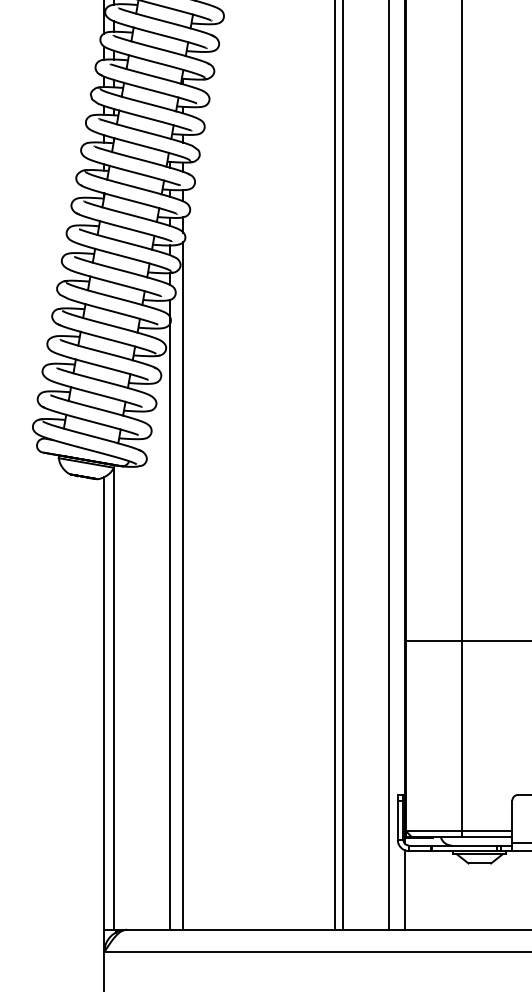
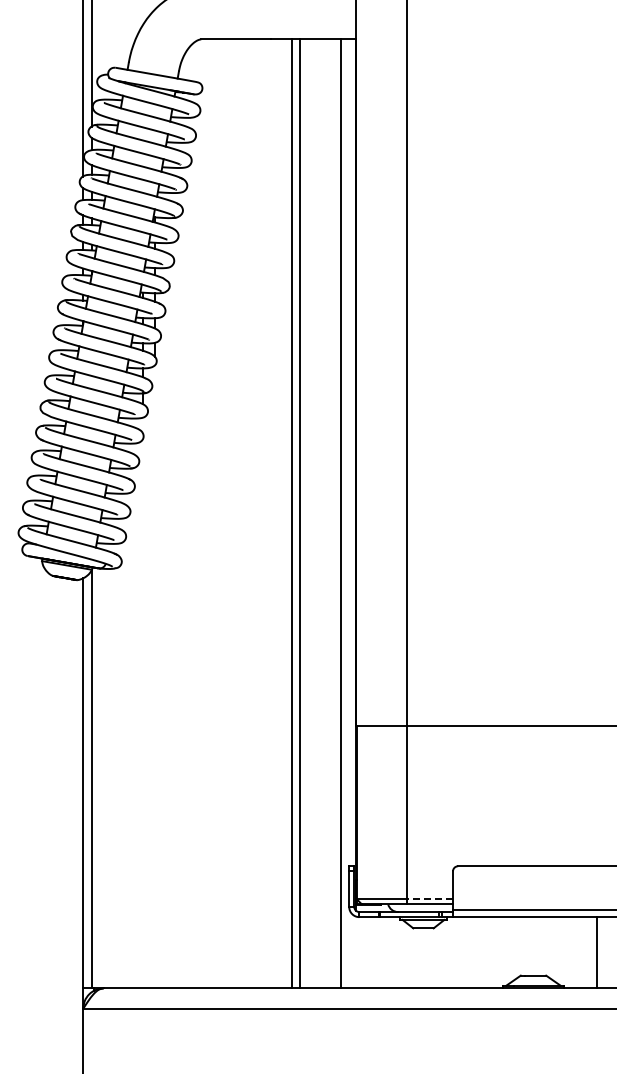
line: (182, 585) -> (154, 676), removed
line: (170, 614) -> (143, 702), removed
line: (487, 831) -> (430, 899), solid -> dashed
line: (404, 890) -> (355, 952), removed

